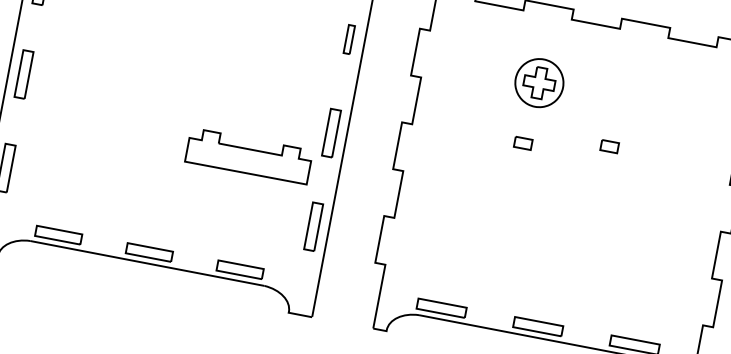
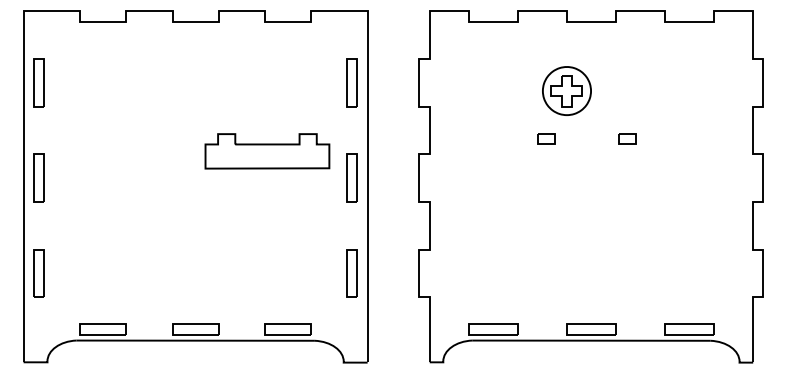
part: (348, 39) -> (351, 82), size x1.67
part: (539, 82) -> (566, 90), moved
part: (523, 142) -> (546, 138), moved
part: (249, 156) -> (267, 151), moved

